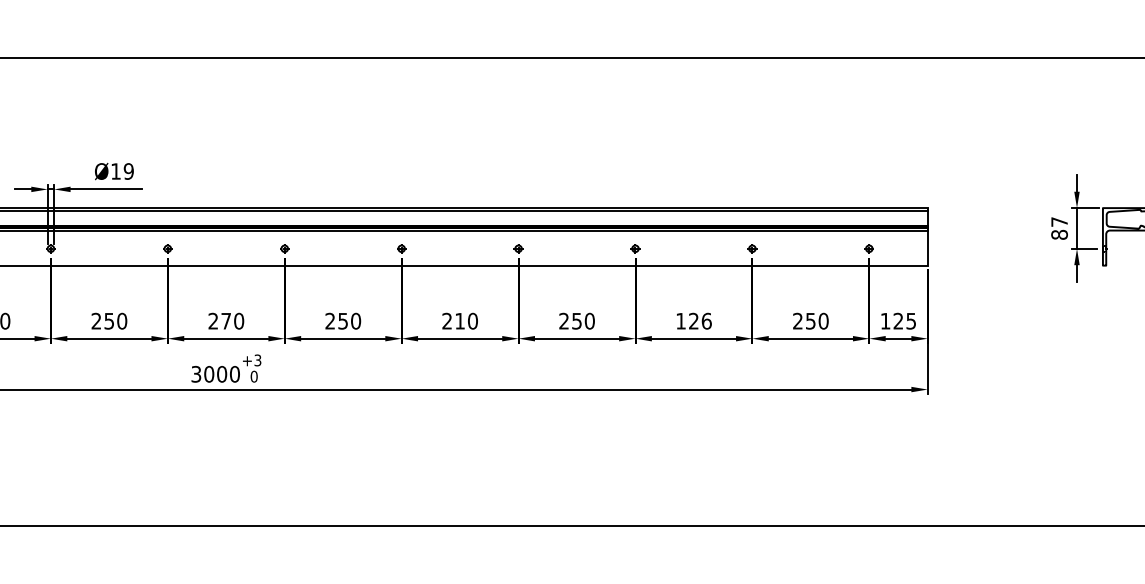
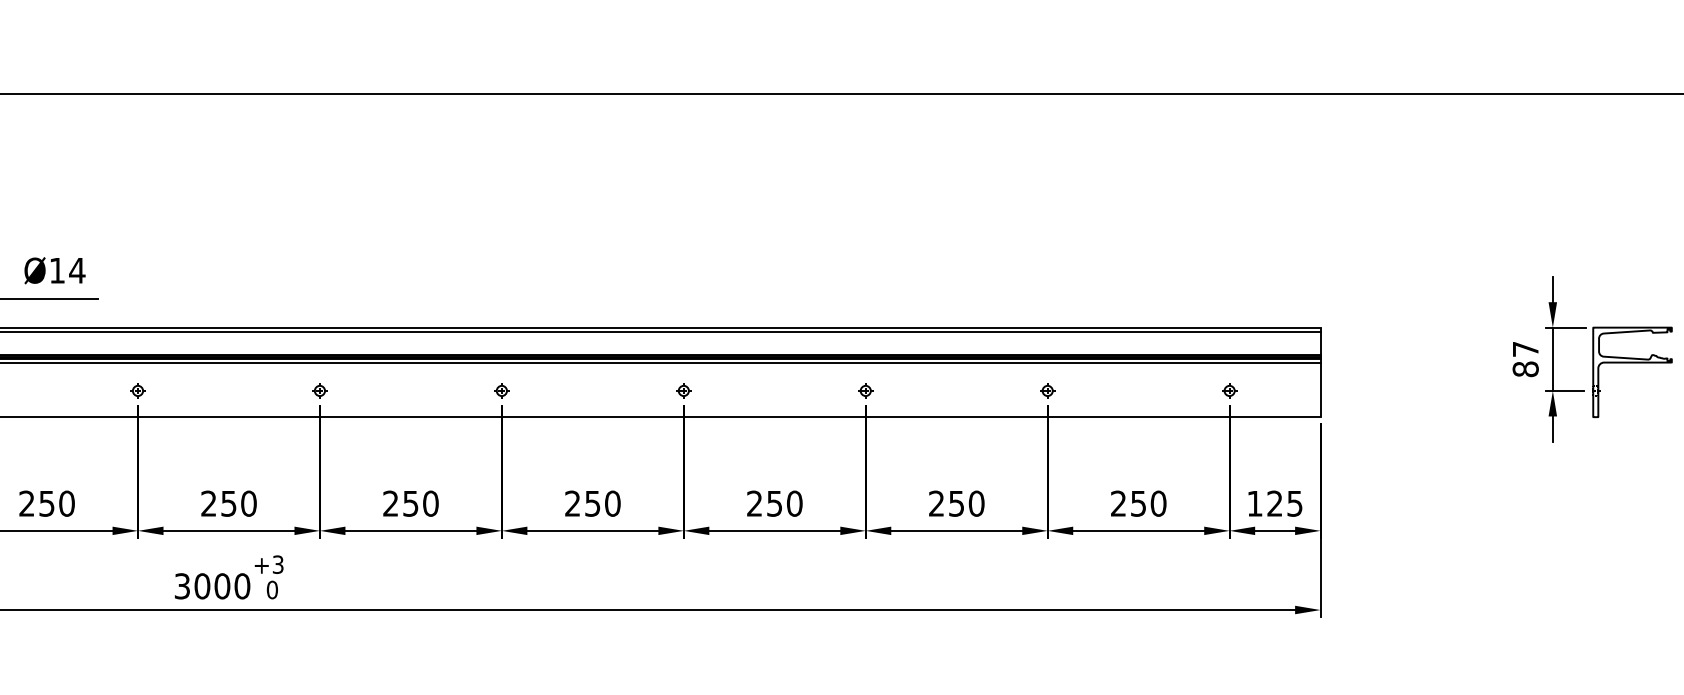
text: (128, 171) -> (76, 270), Ø19 -> Ø14
text: (693, 320) -> (956, 502), 126 -> 250
text: (225, 321) -> (227, 504), 270 -> 250
text: (459, 321) -> (591, 504), 210 -> 250

